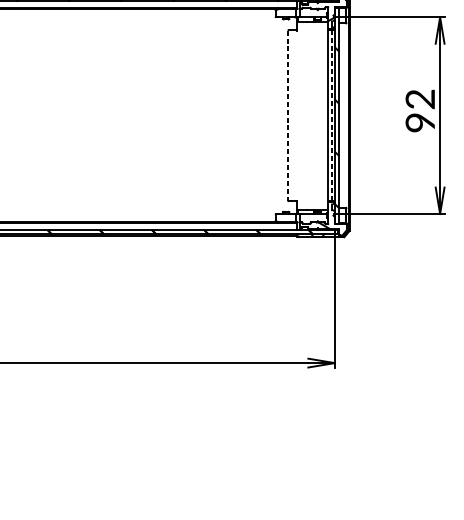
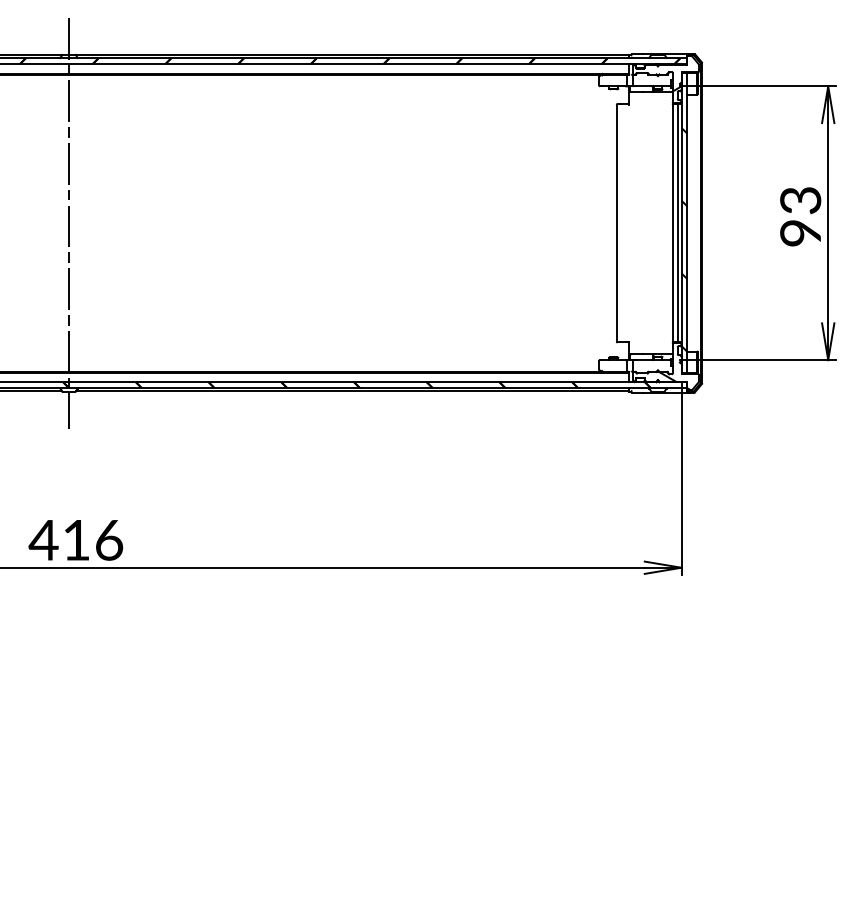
text: (420, 99) -> (801, 200), 92 -> 93
line: (288, 115) -> (616, 223), dashed -> solid
line: (331, 115) -> (677, 222), dashed -> solid

